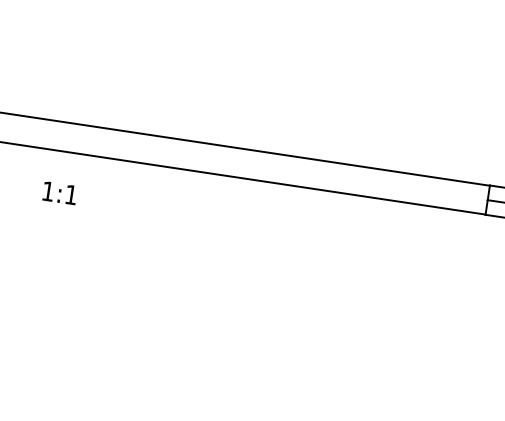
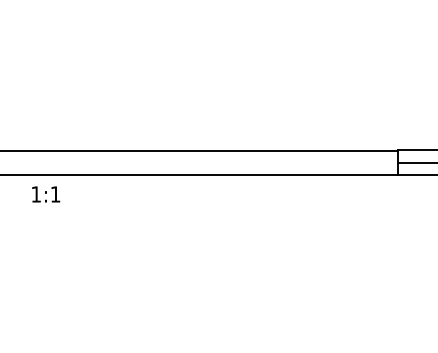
text: (60, 193) -> (46, 194), moved

